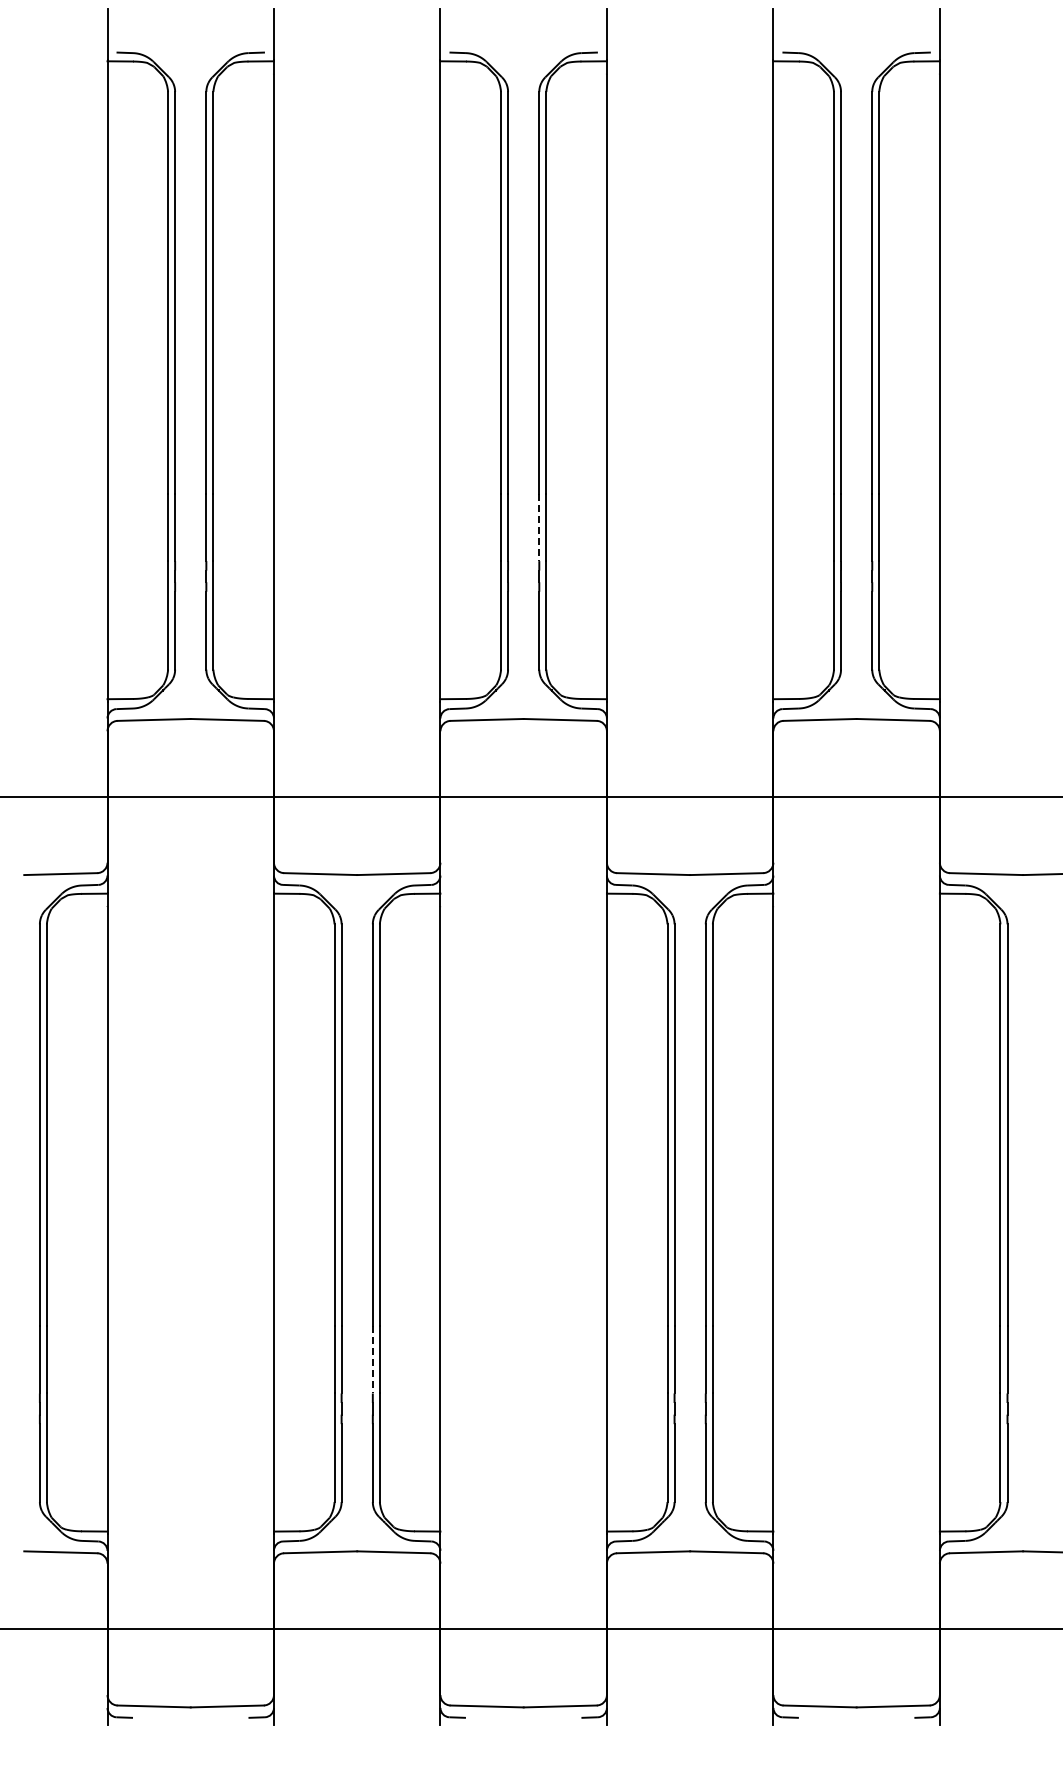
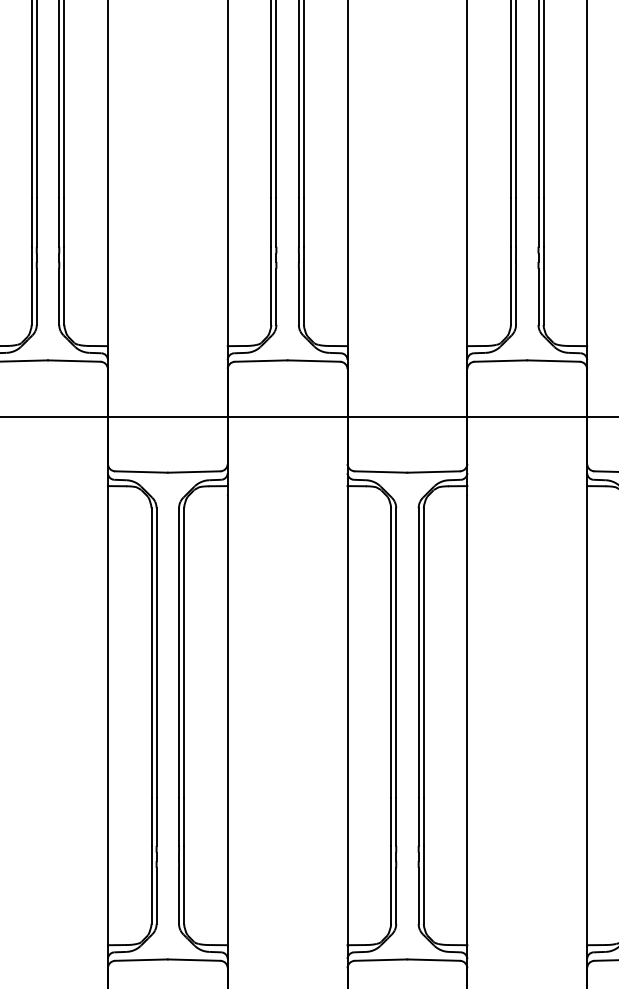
line: (539, 527) -> (299, 222), dashed -> solid
line: (372, 1359) -> (178, 821), dashed -> solid

